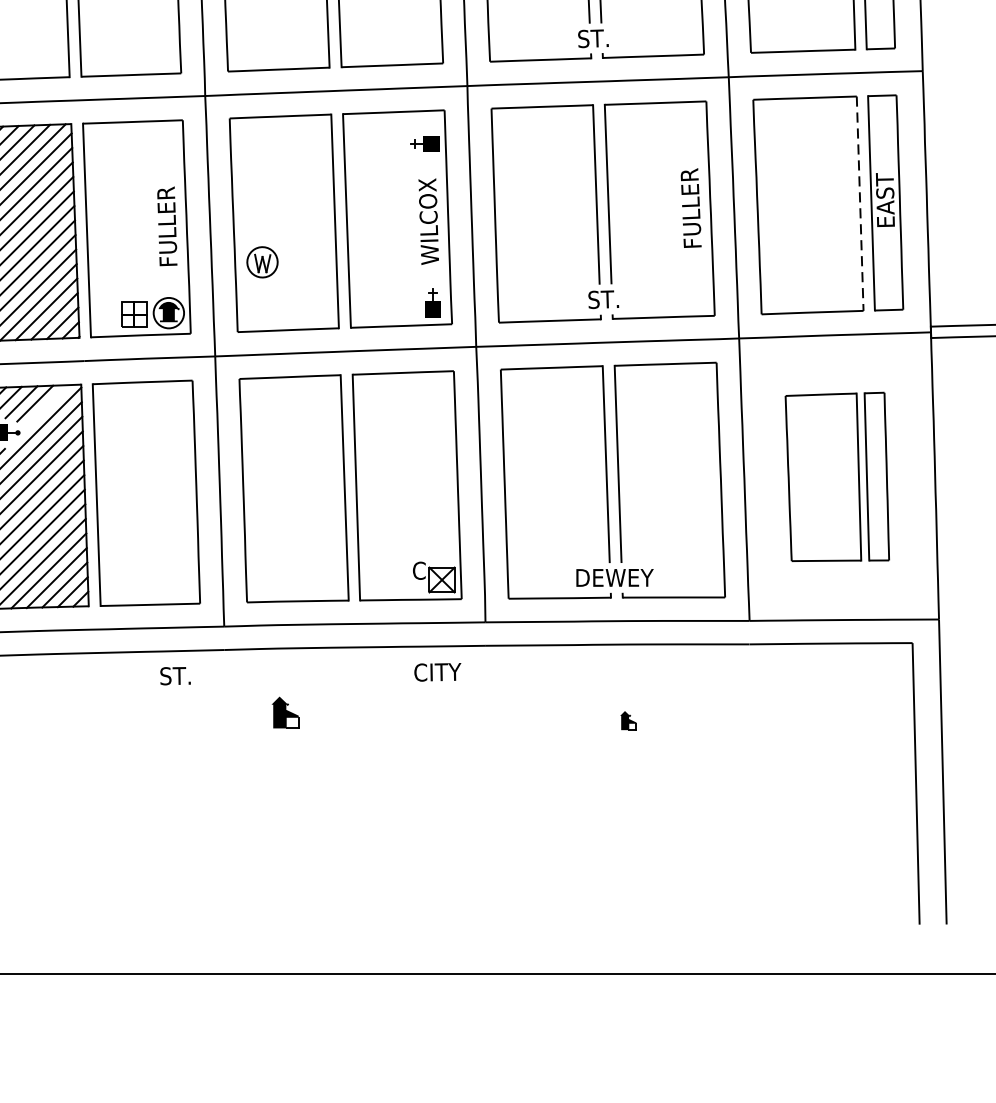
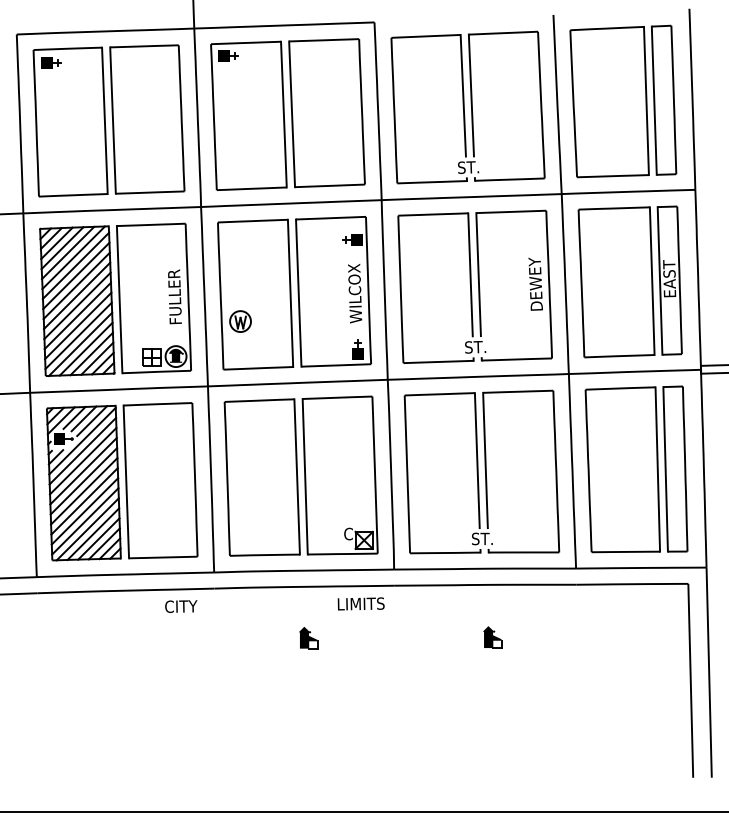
line: (860, 204) -> (652, 281), dashed -> solid
text: (690, 207) -> (535, 283), FULLER -> DEWEY
line: (47, 407) -> (92, 421), added
part: (837, 477) -> (636, 469), size x1.43
text: (613, 577) -> (482, 538), DEWEY -> ST.
text: (436, 671) -> (360, 603), CITY -> LIMITS
text: (176, 675) -> (181, 606), ST. -> CITY
part: (285, 713) -> (308, 638), moved
part: (628, 720) -> (492, 637), size x1.67

